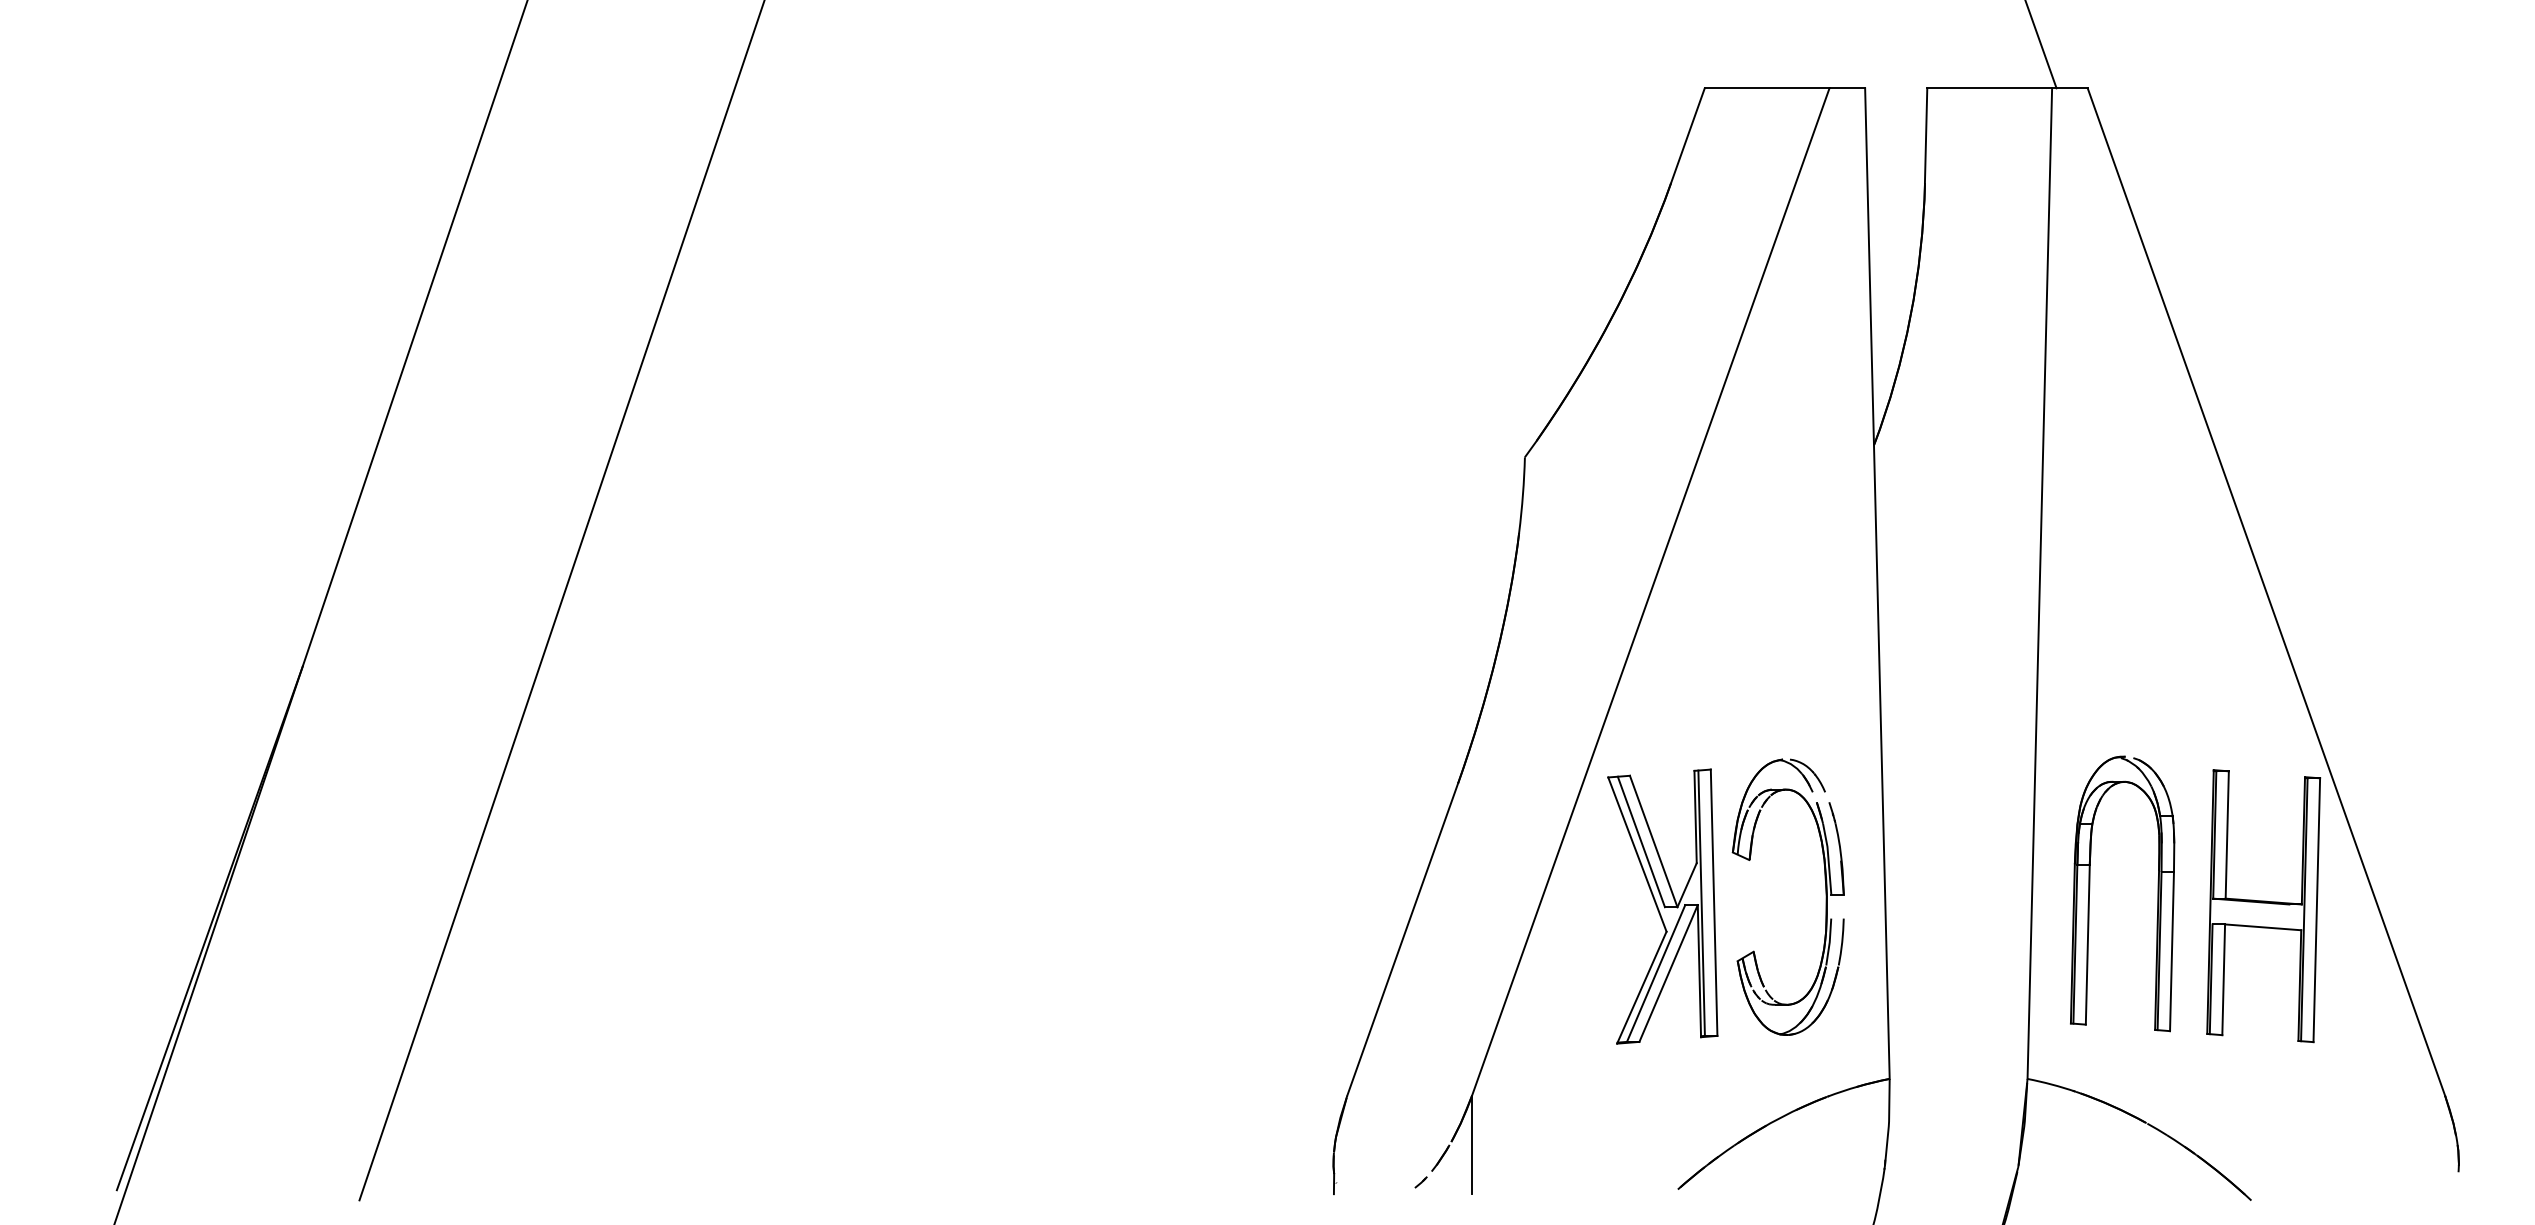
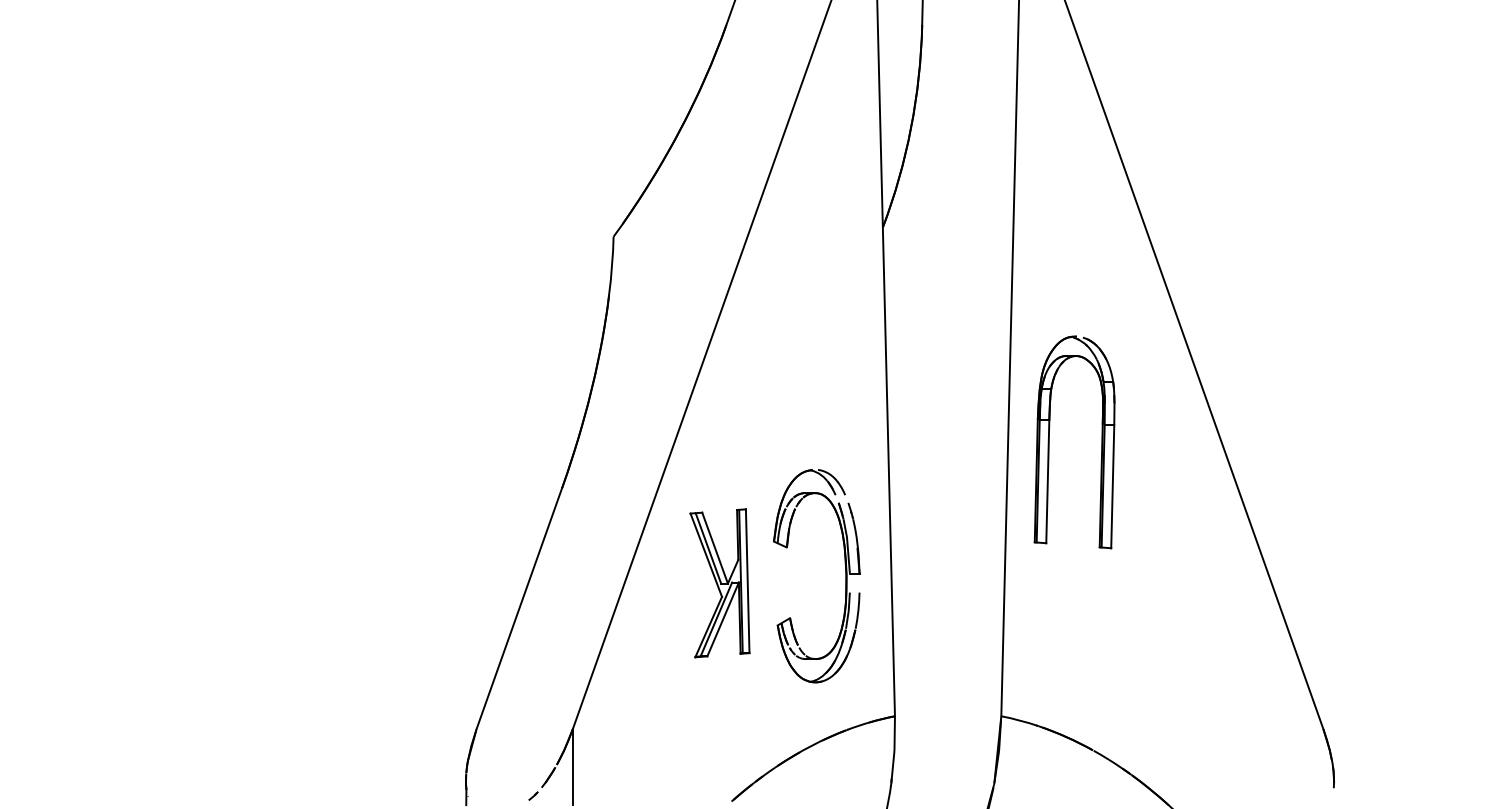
part: (2090, 890) -> (1049, 439), moved
part: (1662, 906) -> (719, 583), size x0.7
part: (2263, 906) -> (1183, 583), removed

